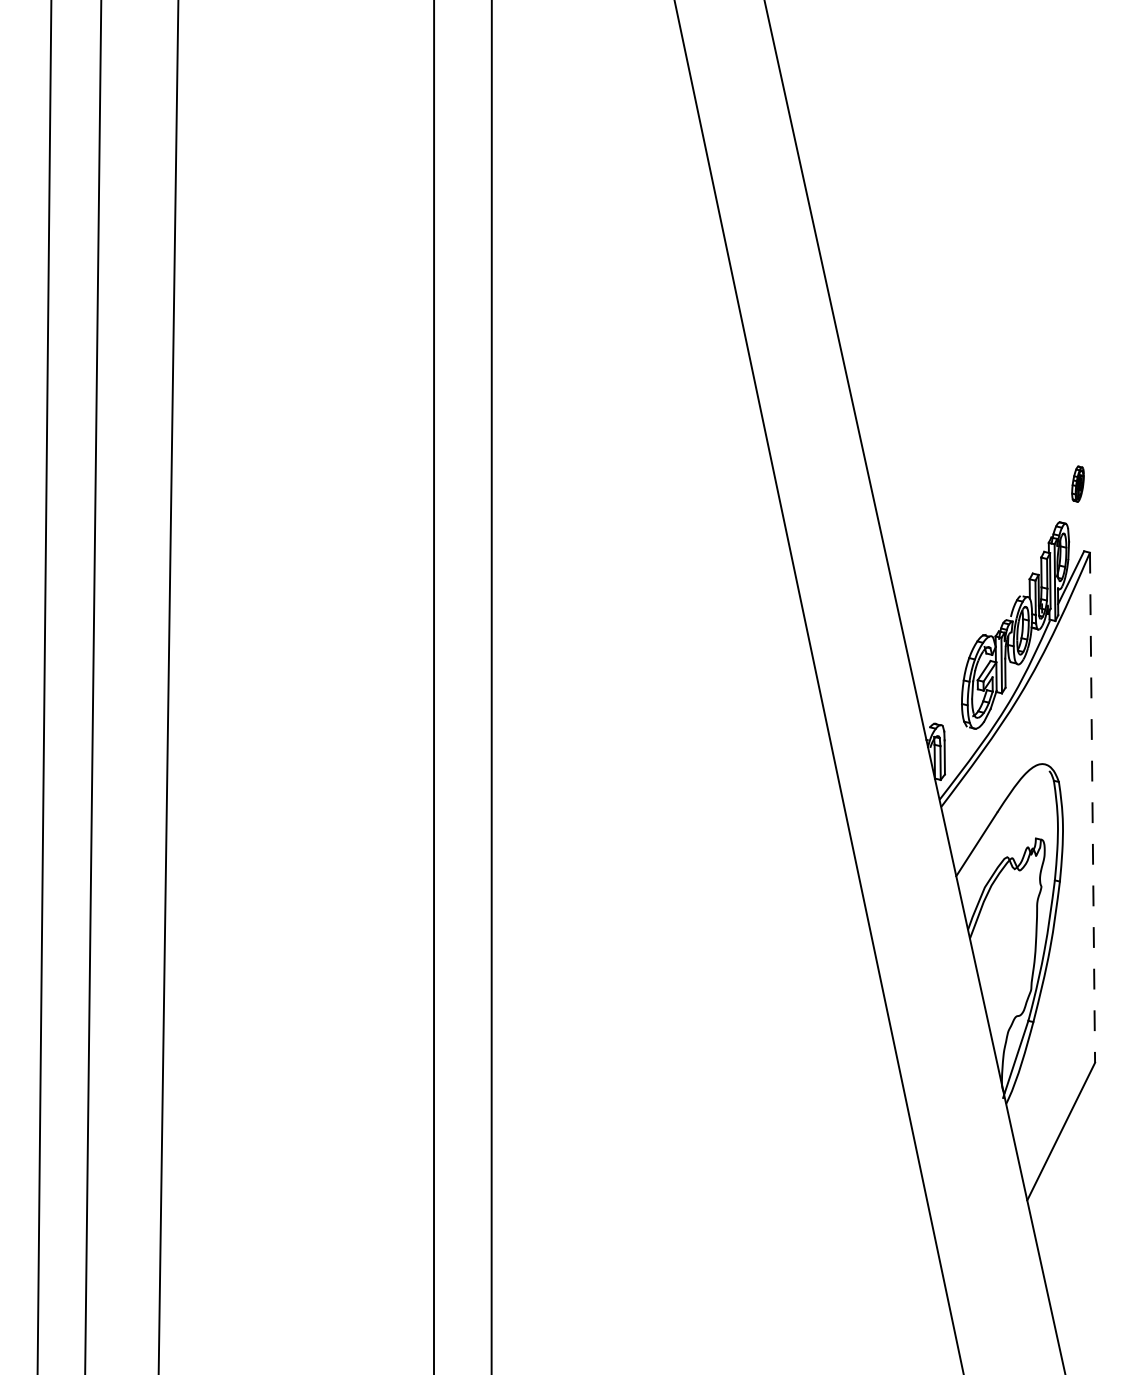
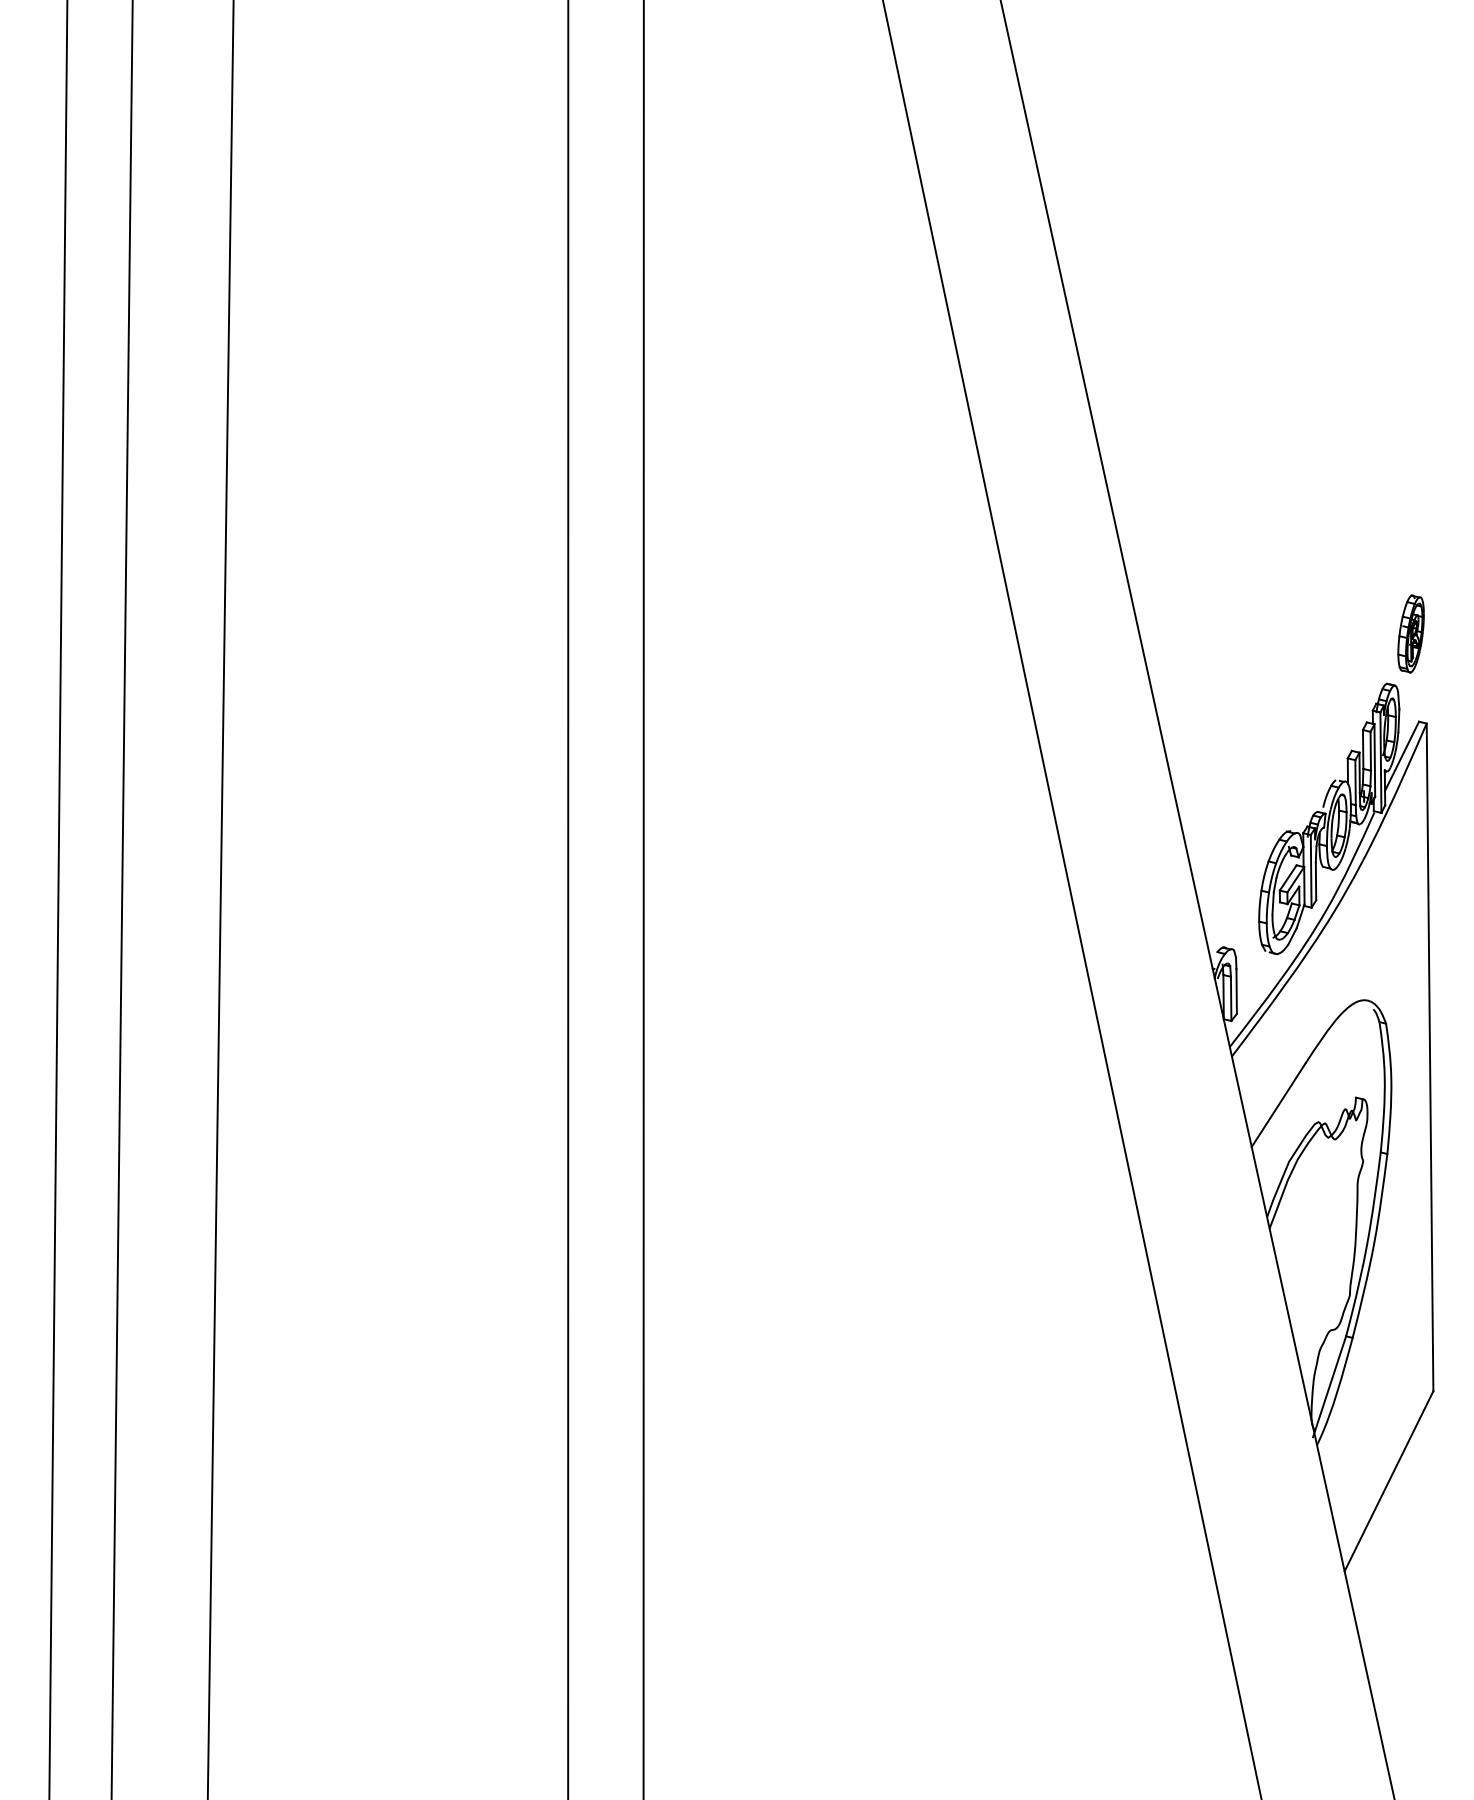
part: (1077, 483) -> (1410, 633), size x1.67
line: (1092, 808) -> (1430, 1058), dashed -> solid

